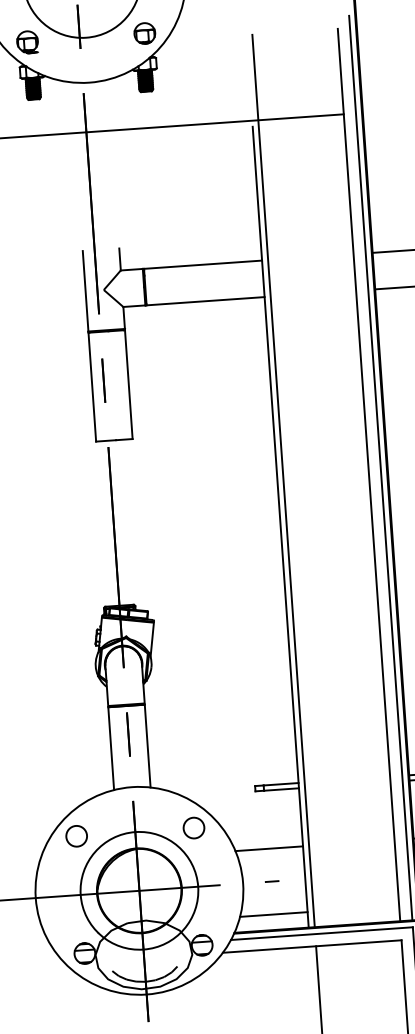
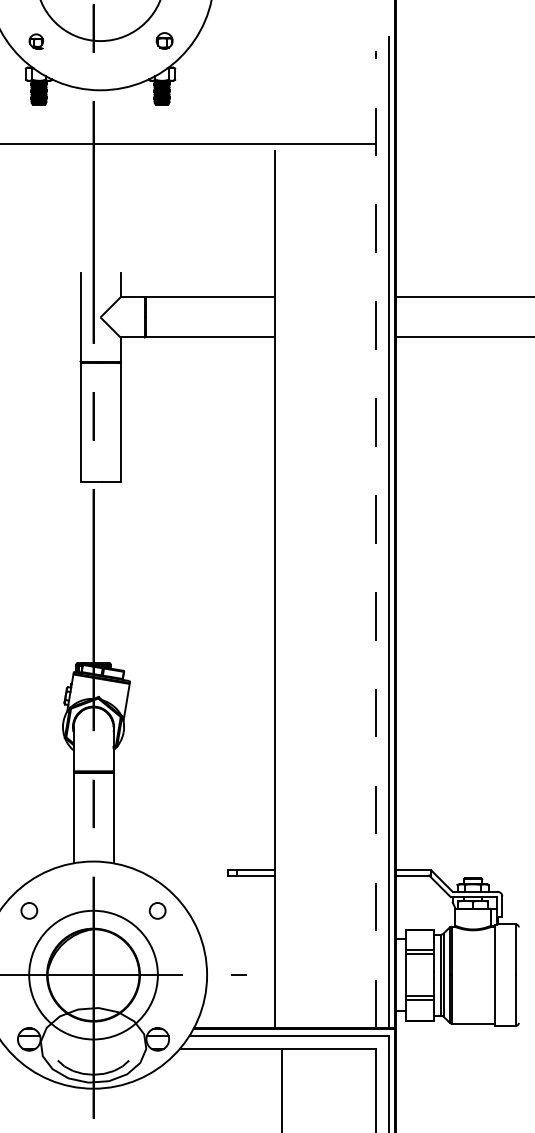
part: (144, 33) -> (164, 40), size x0.7
part: (27, 42) -> (36, 41), size x0.6
line: (369, 475) -> (375, 539), solid -> dashed
line: (283, 481) -> (281, 539), removed
circle: (193, 827) -> (157, 910), size x0.7
circle: (76, 835) -> (29, 910), size x0.7
line: (269, 849) -> (238, 939), removed
line: (274, 914) -> (238, 1011), removed

